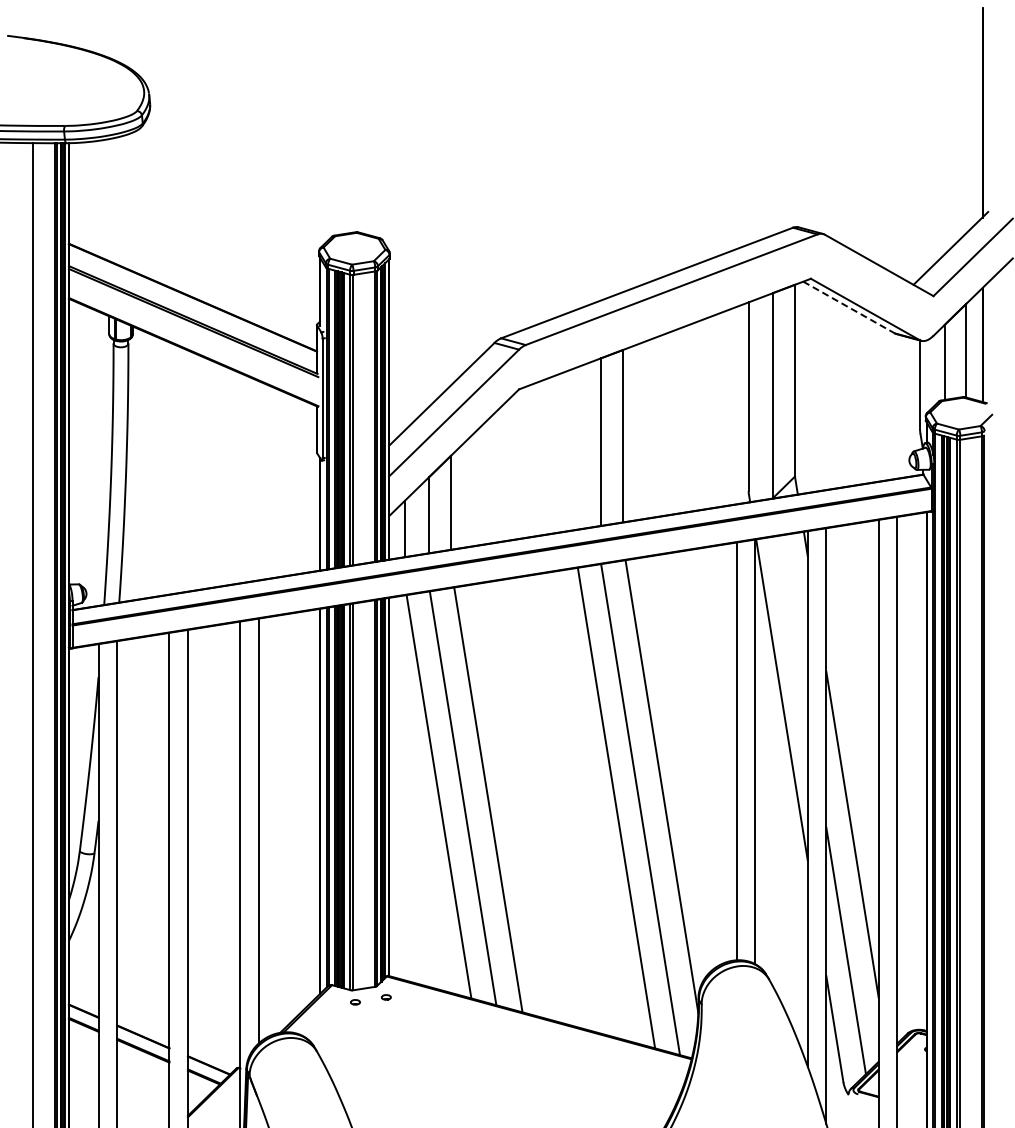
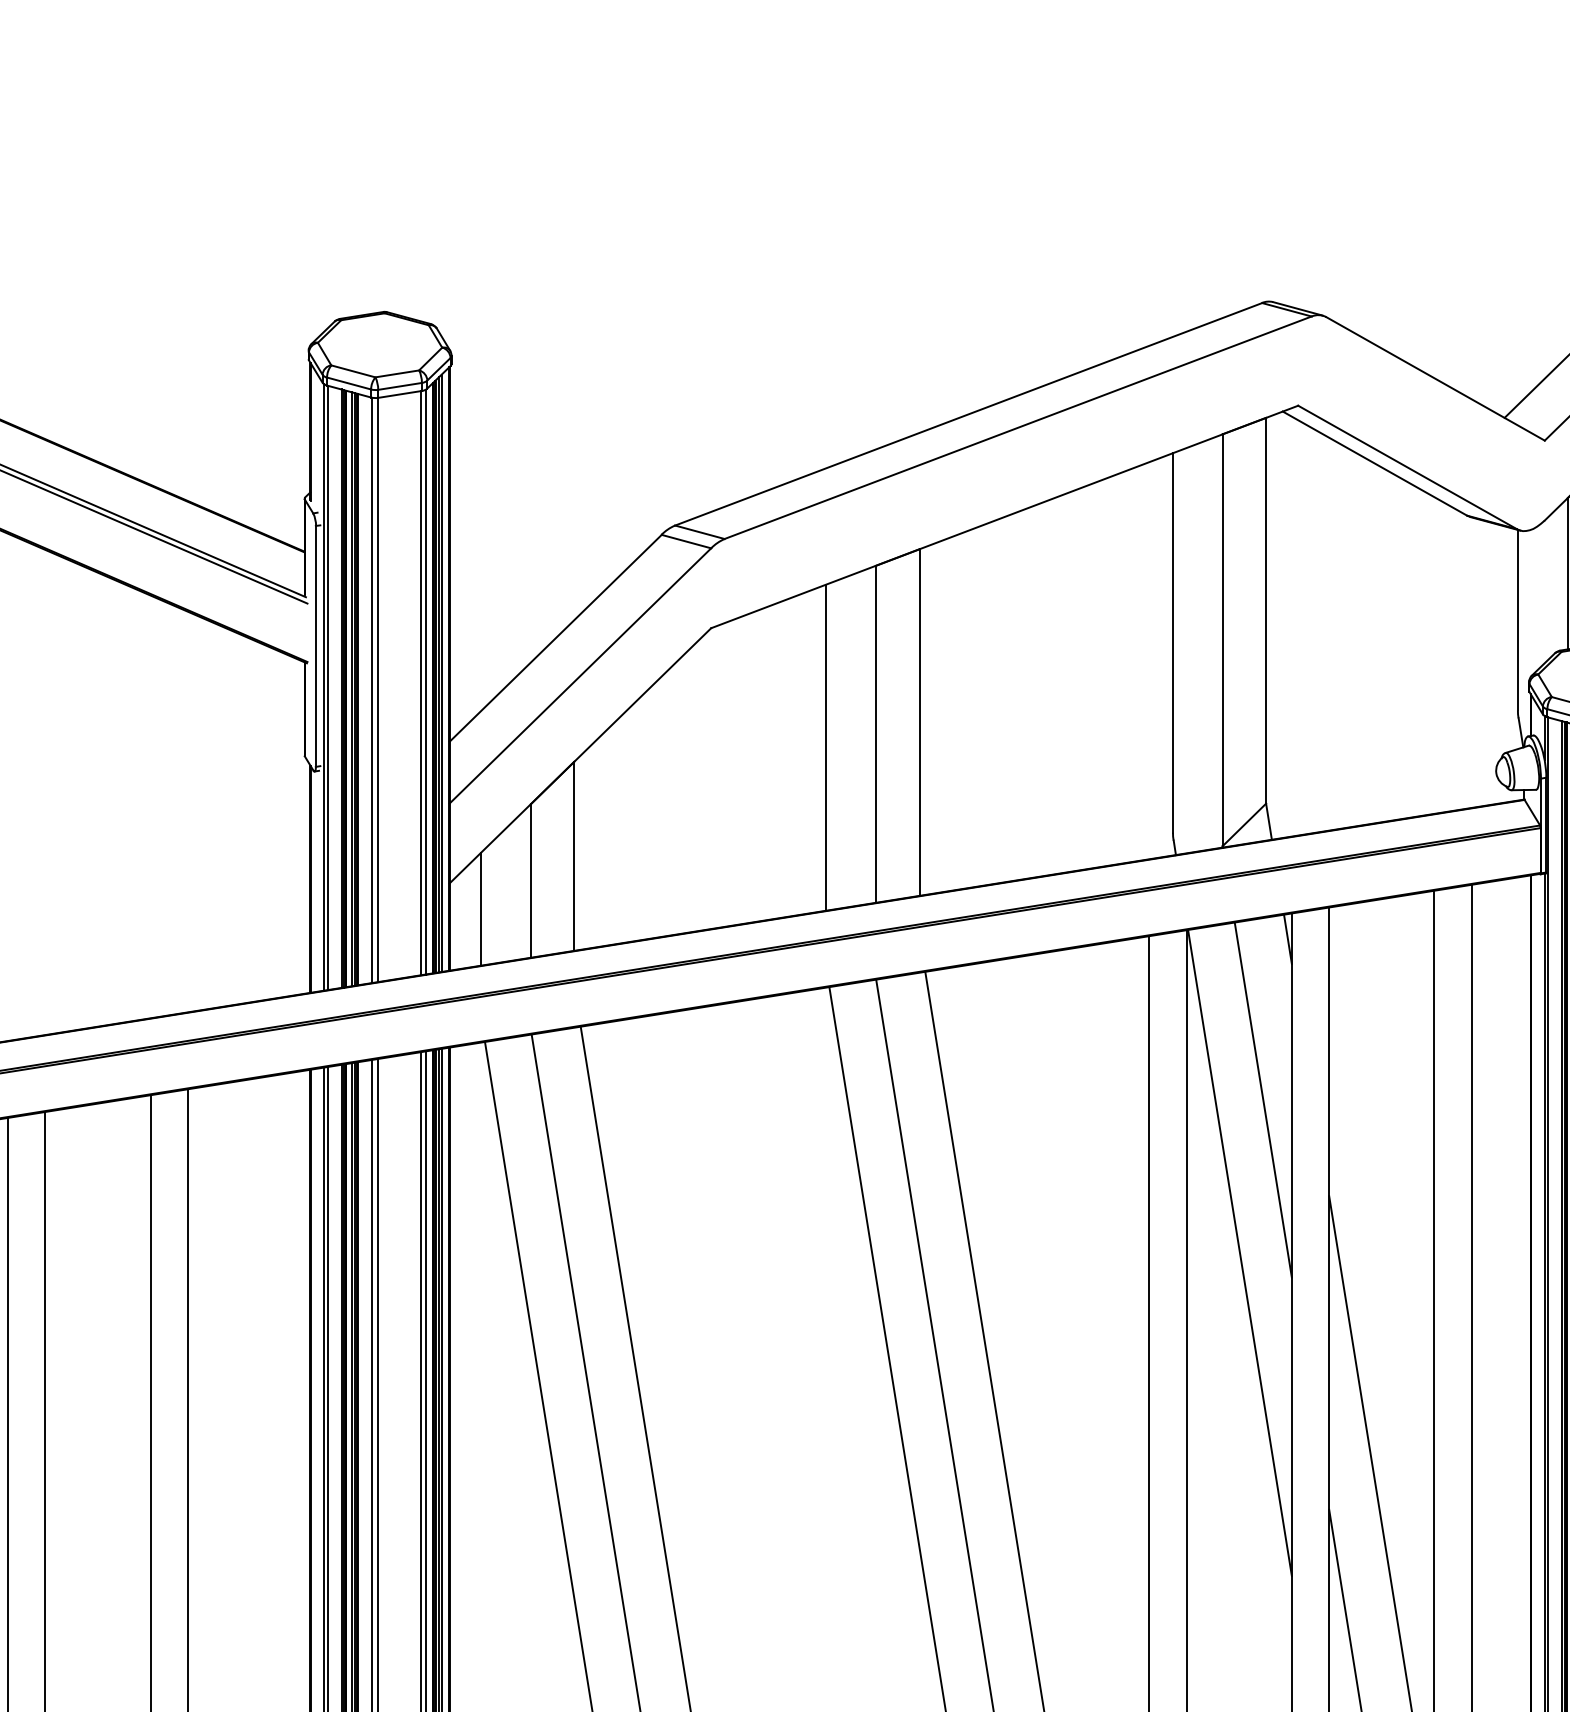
line: (849, 307) -> (1375, 463), dashed -> solid
line: (576, 448) -> (826, 747), added
line: (793, 623) -> (1263, 1099), added

